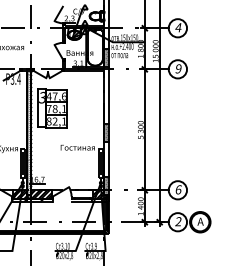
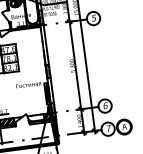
text: (178, 68) -> (93, 17), 9 -> 5
text: (178, 221) -> (108, 128), 2 -> 7

